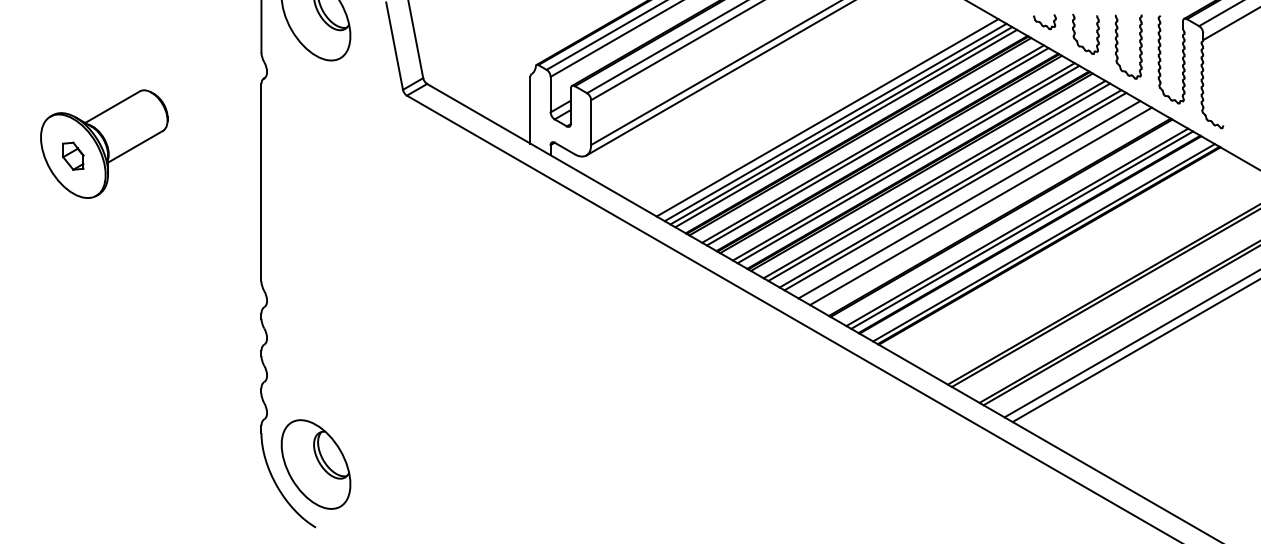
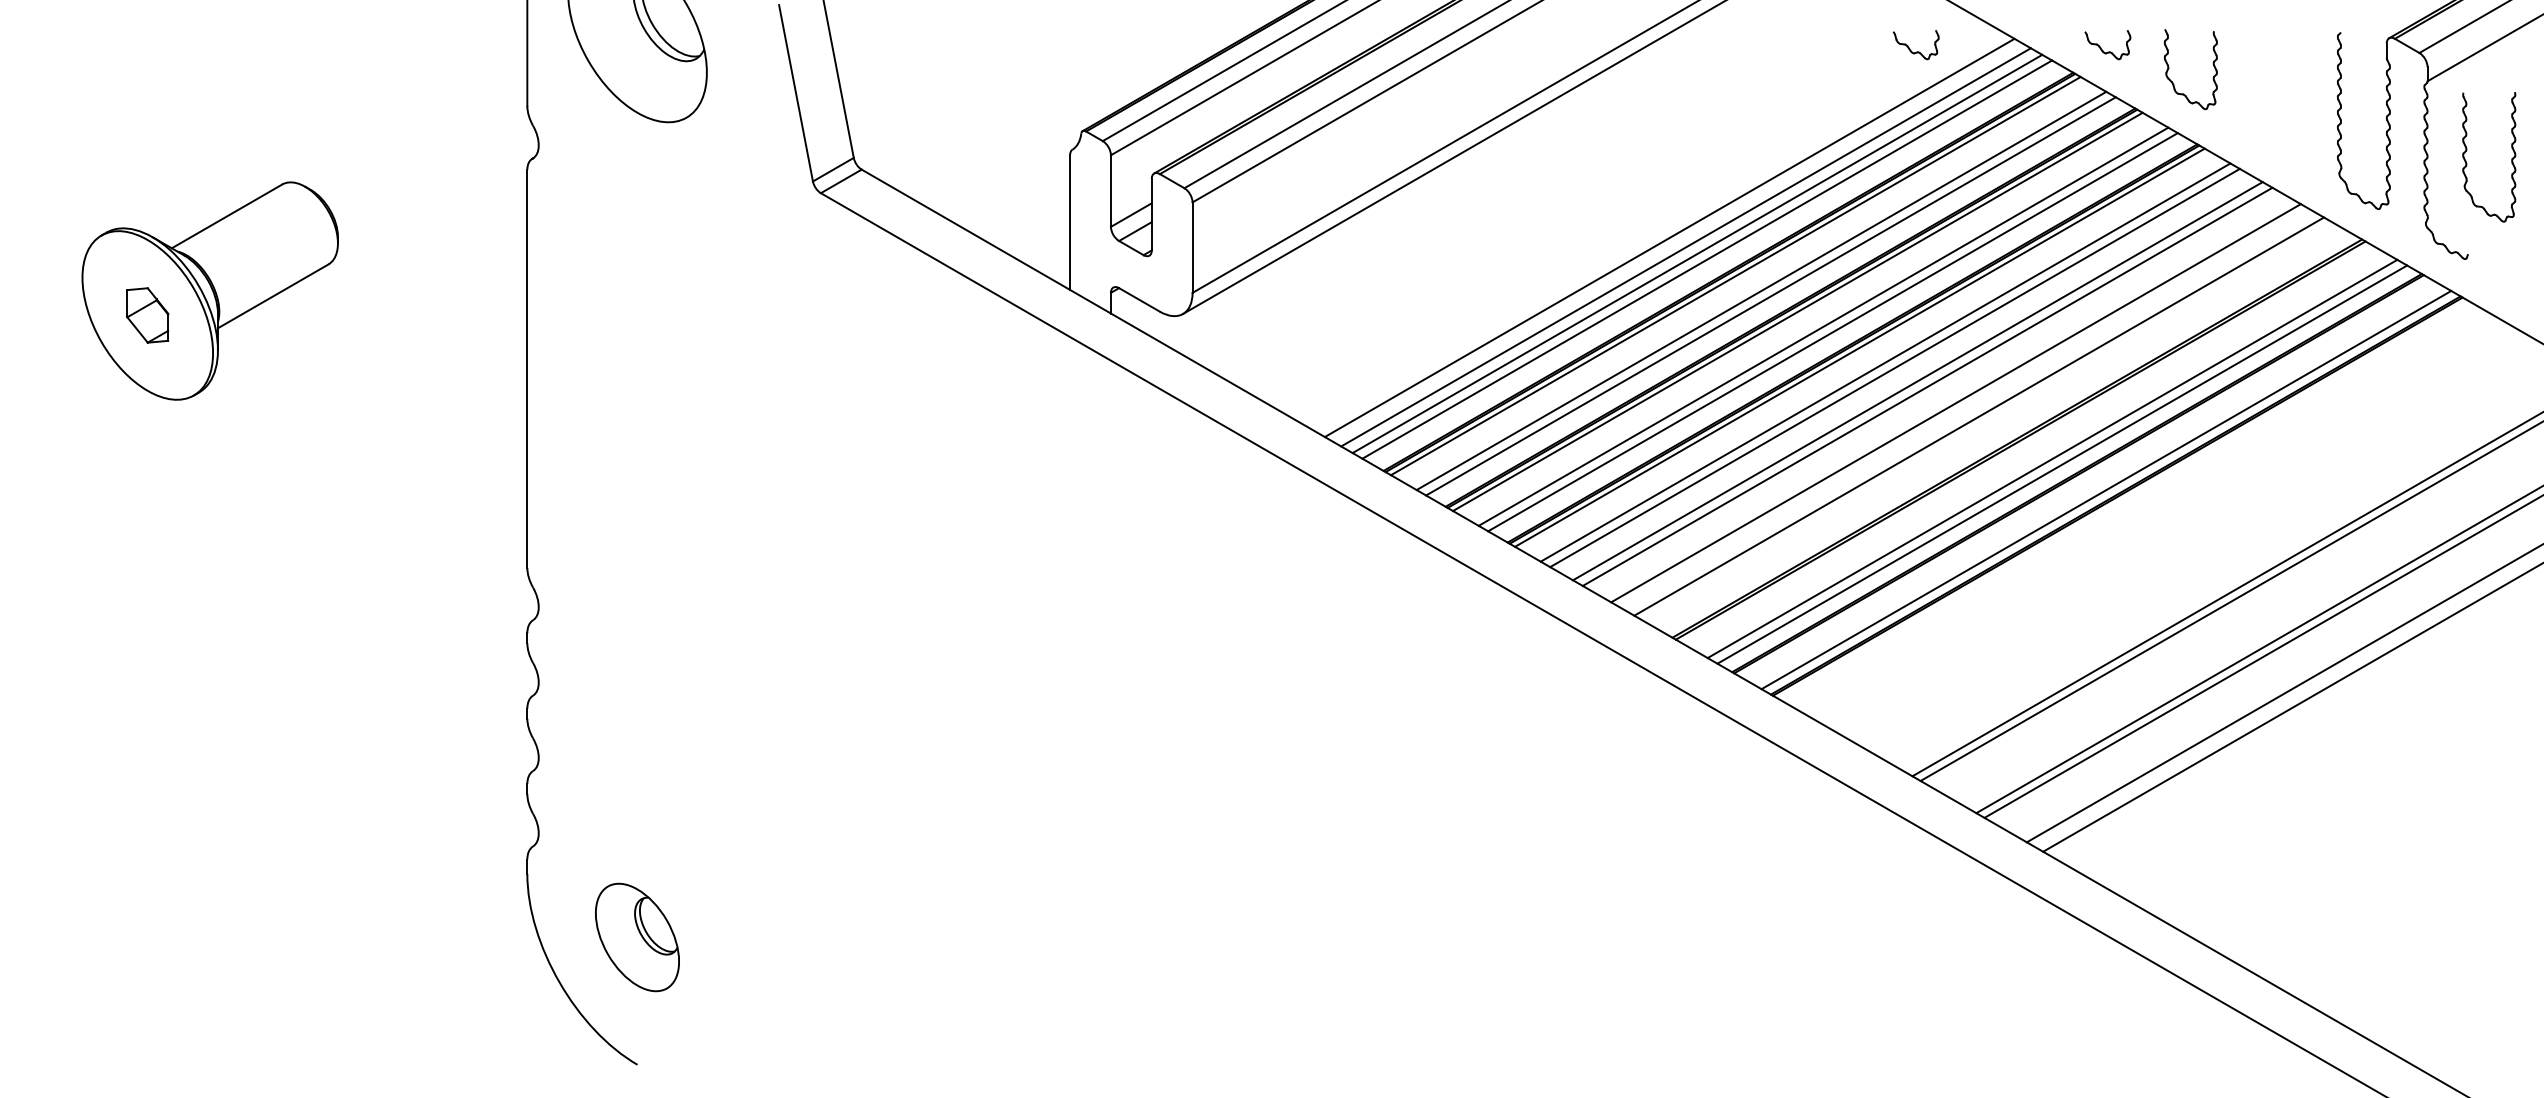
part: (949, 22) -> (1915, 45), added
part: (1118, 44) -> (2468, 152), moved
part: (315, 464) -> (636, 937), size x0.6

